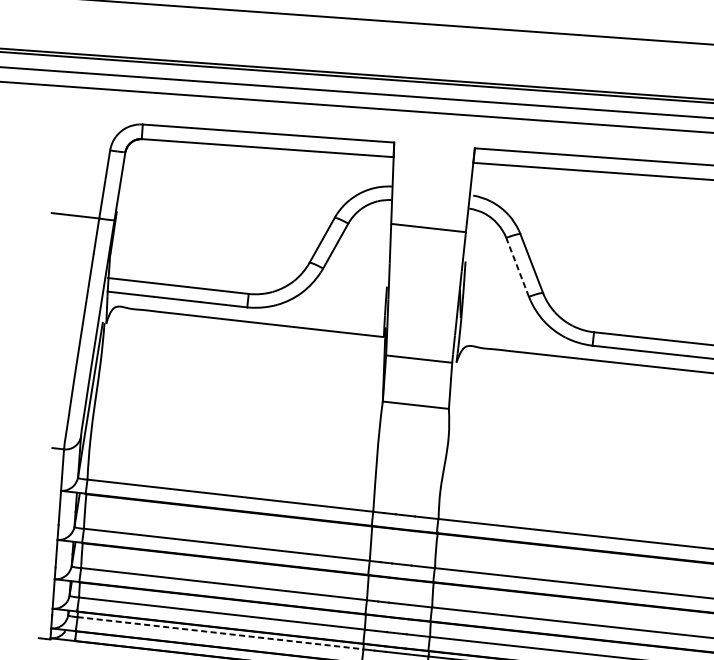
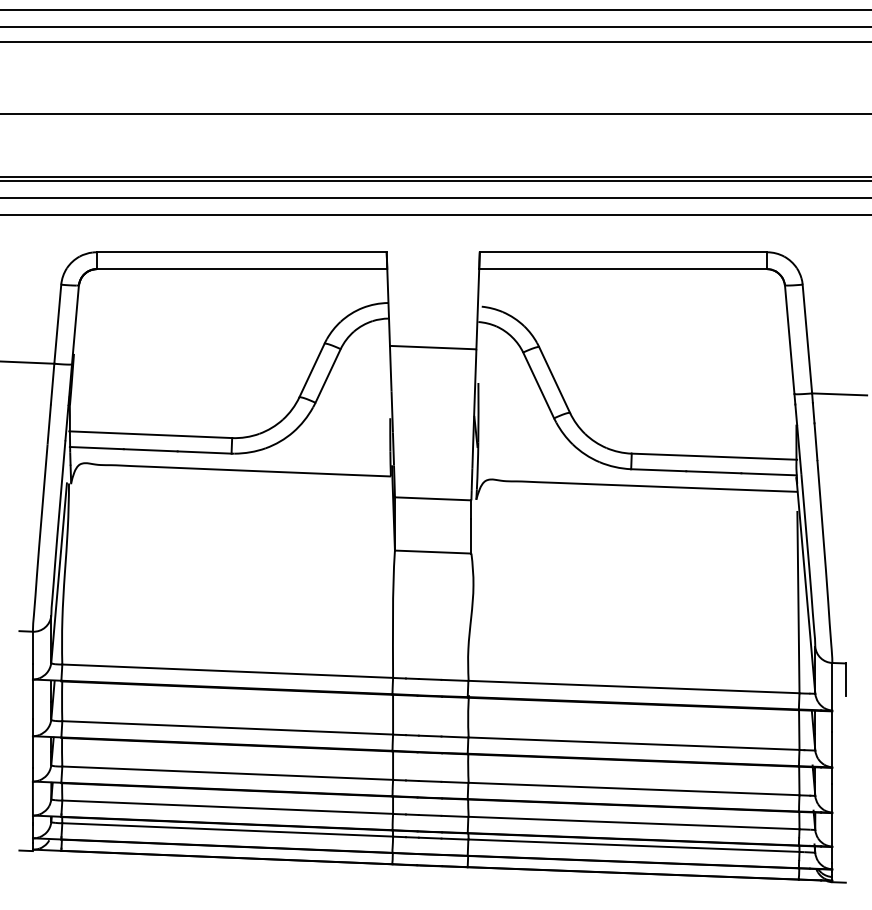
line: (517, 266) -> (538, 384), dashed -> solid
line: (220, 632) -> (227, 829), dashed -> solid

